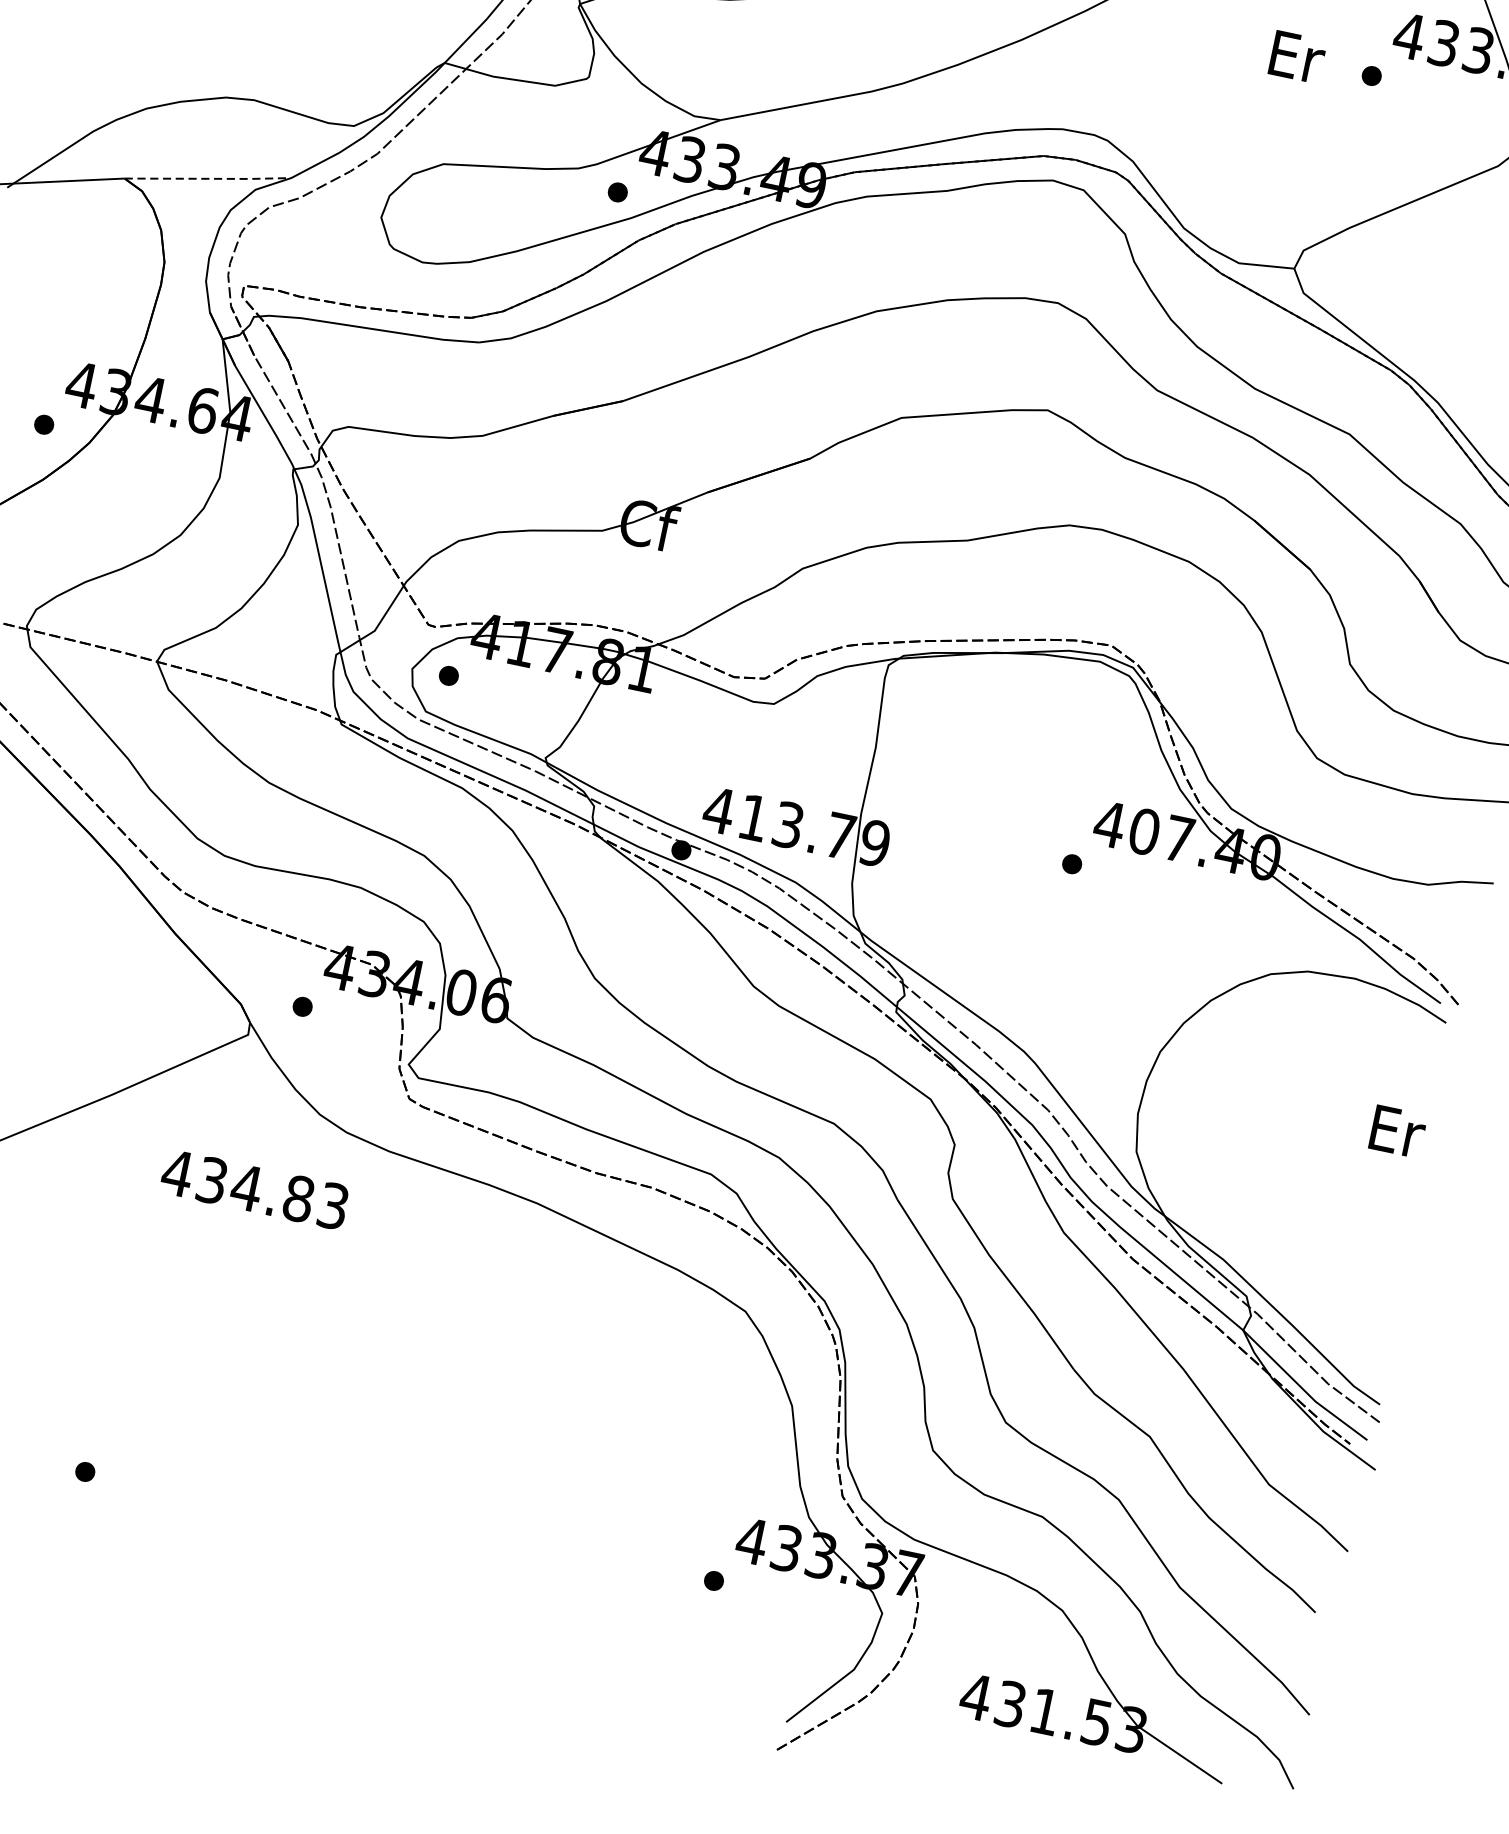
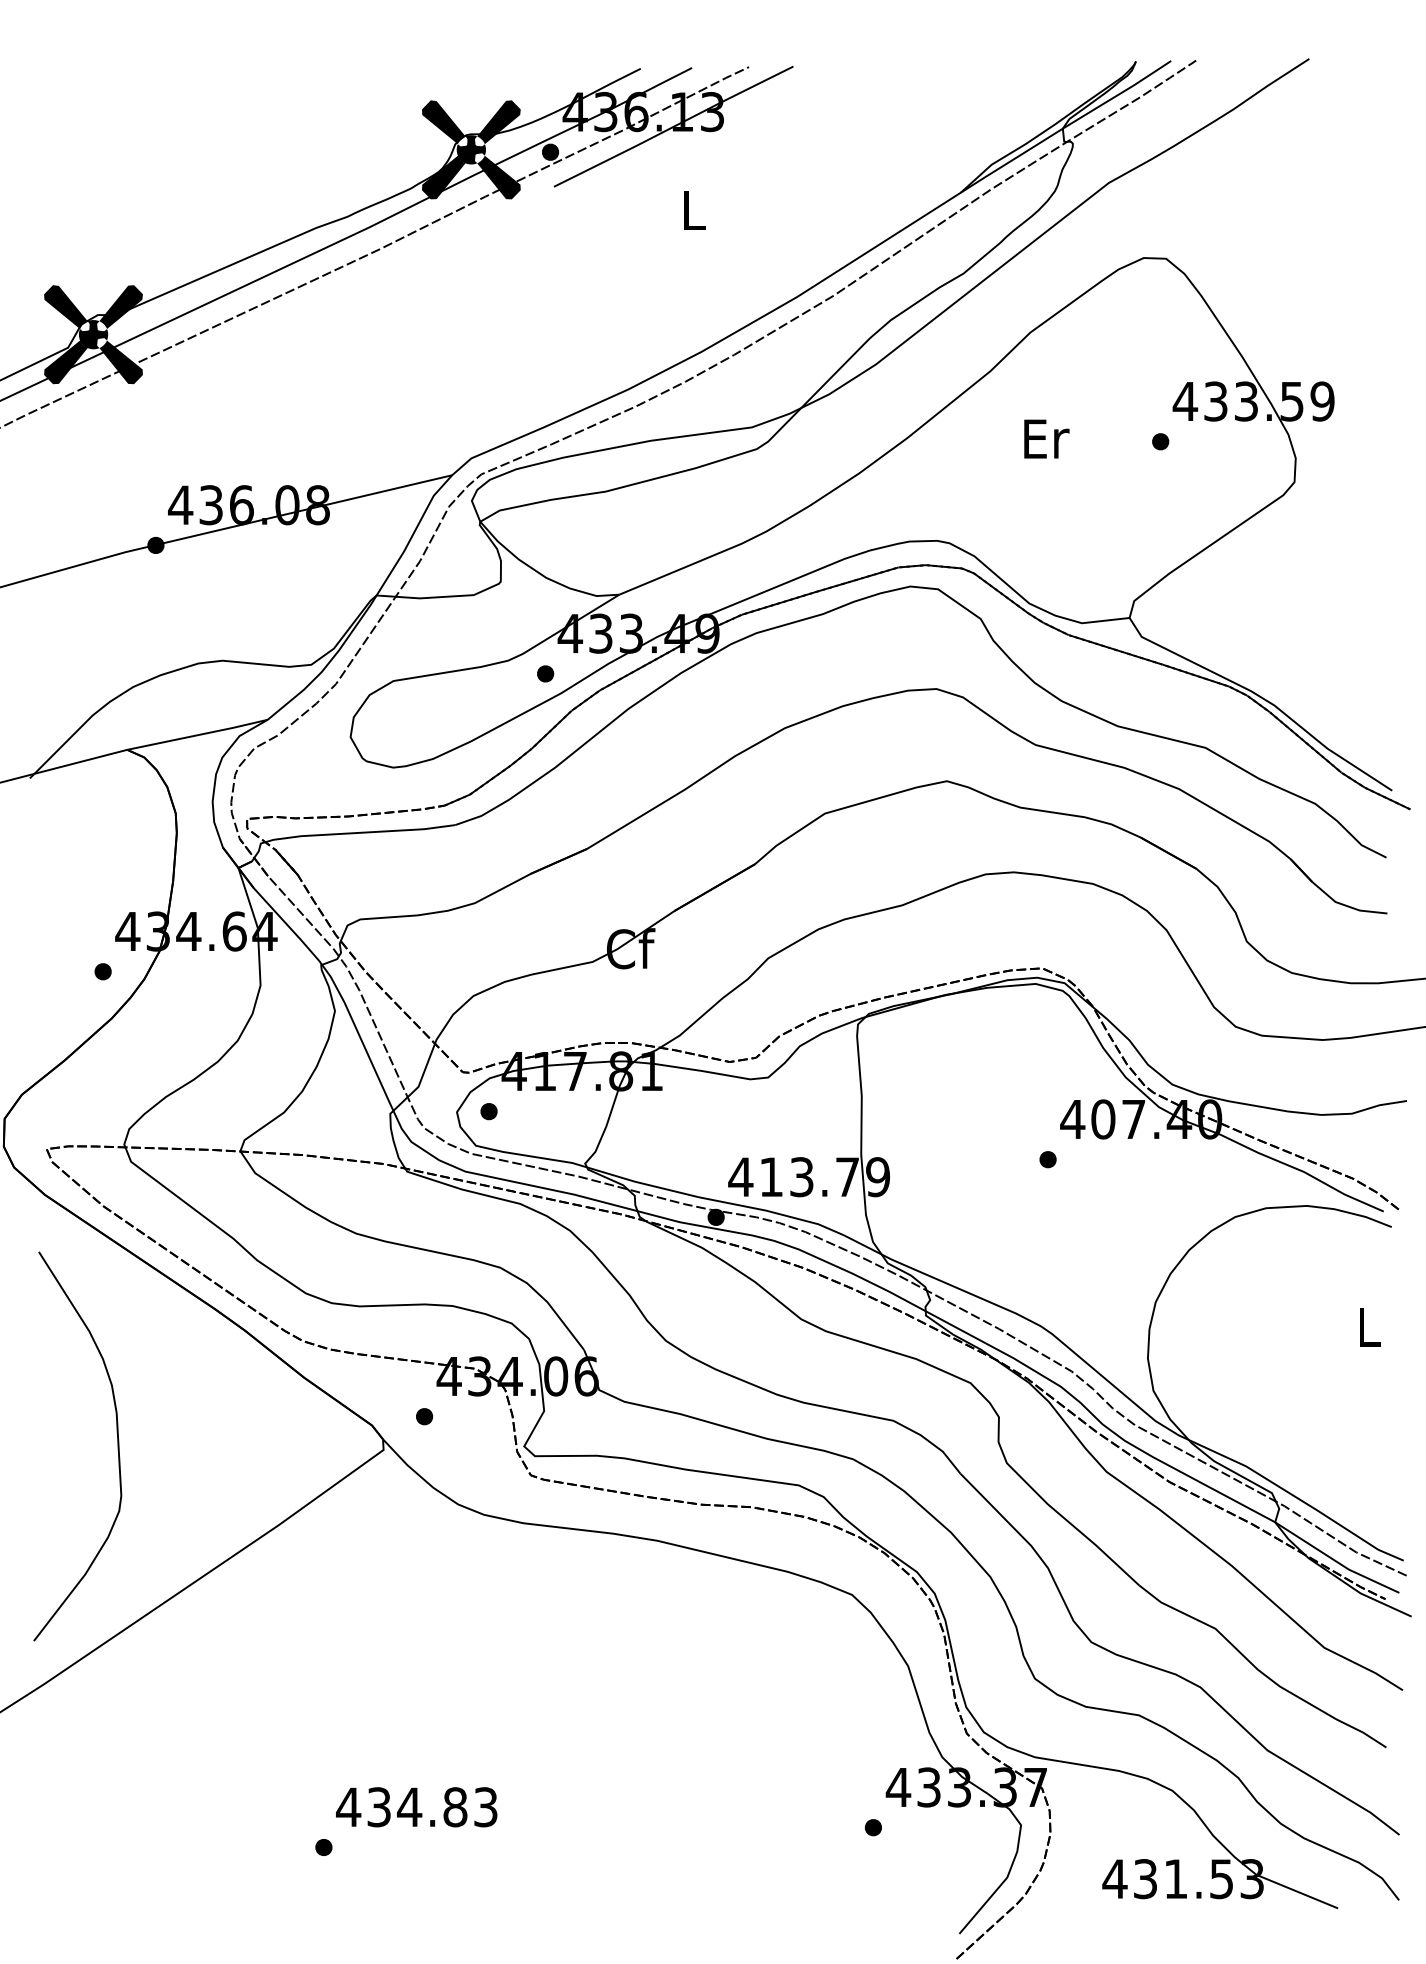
text: (1297, 56) -> (1046, 438), moved
line: (208, 179) -> (198, 735), dashed -> solid
text: (1398, 1131) -> (1370, 1327), Er -> L
text: (254, 1189) -> (416, 1807), moved

